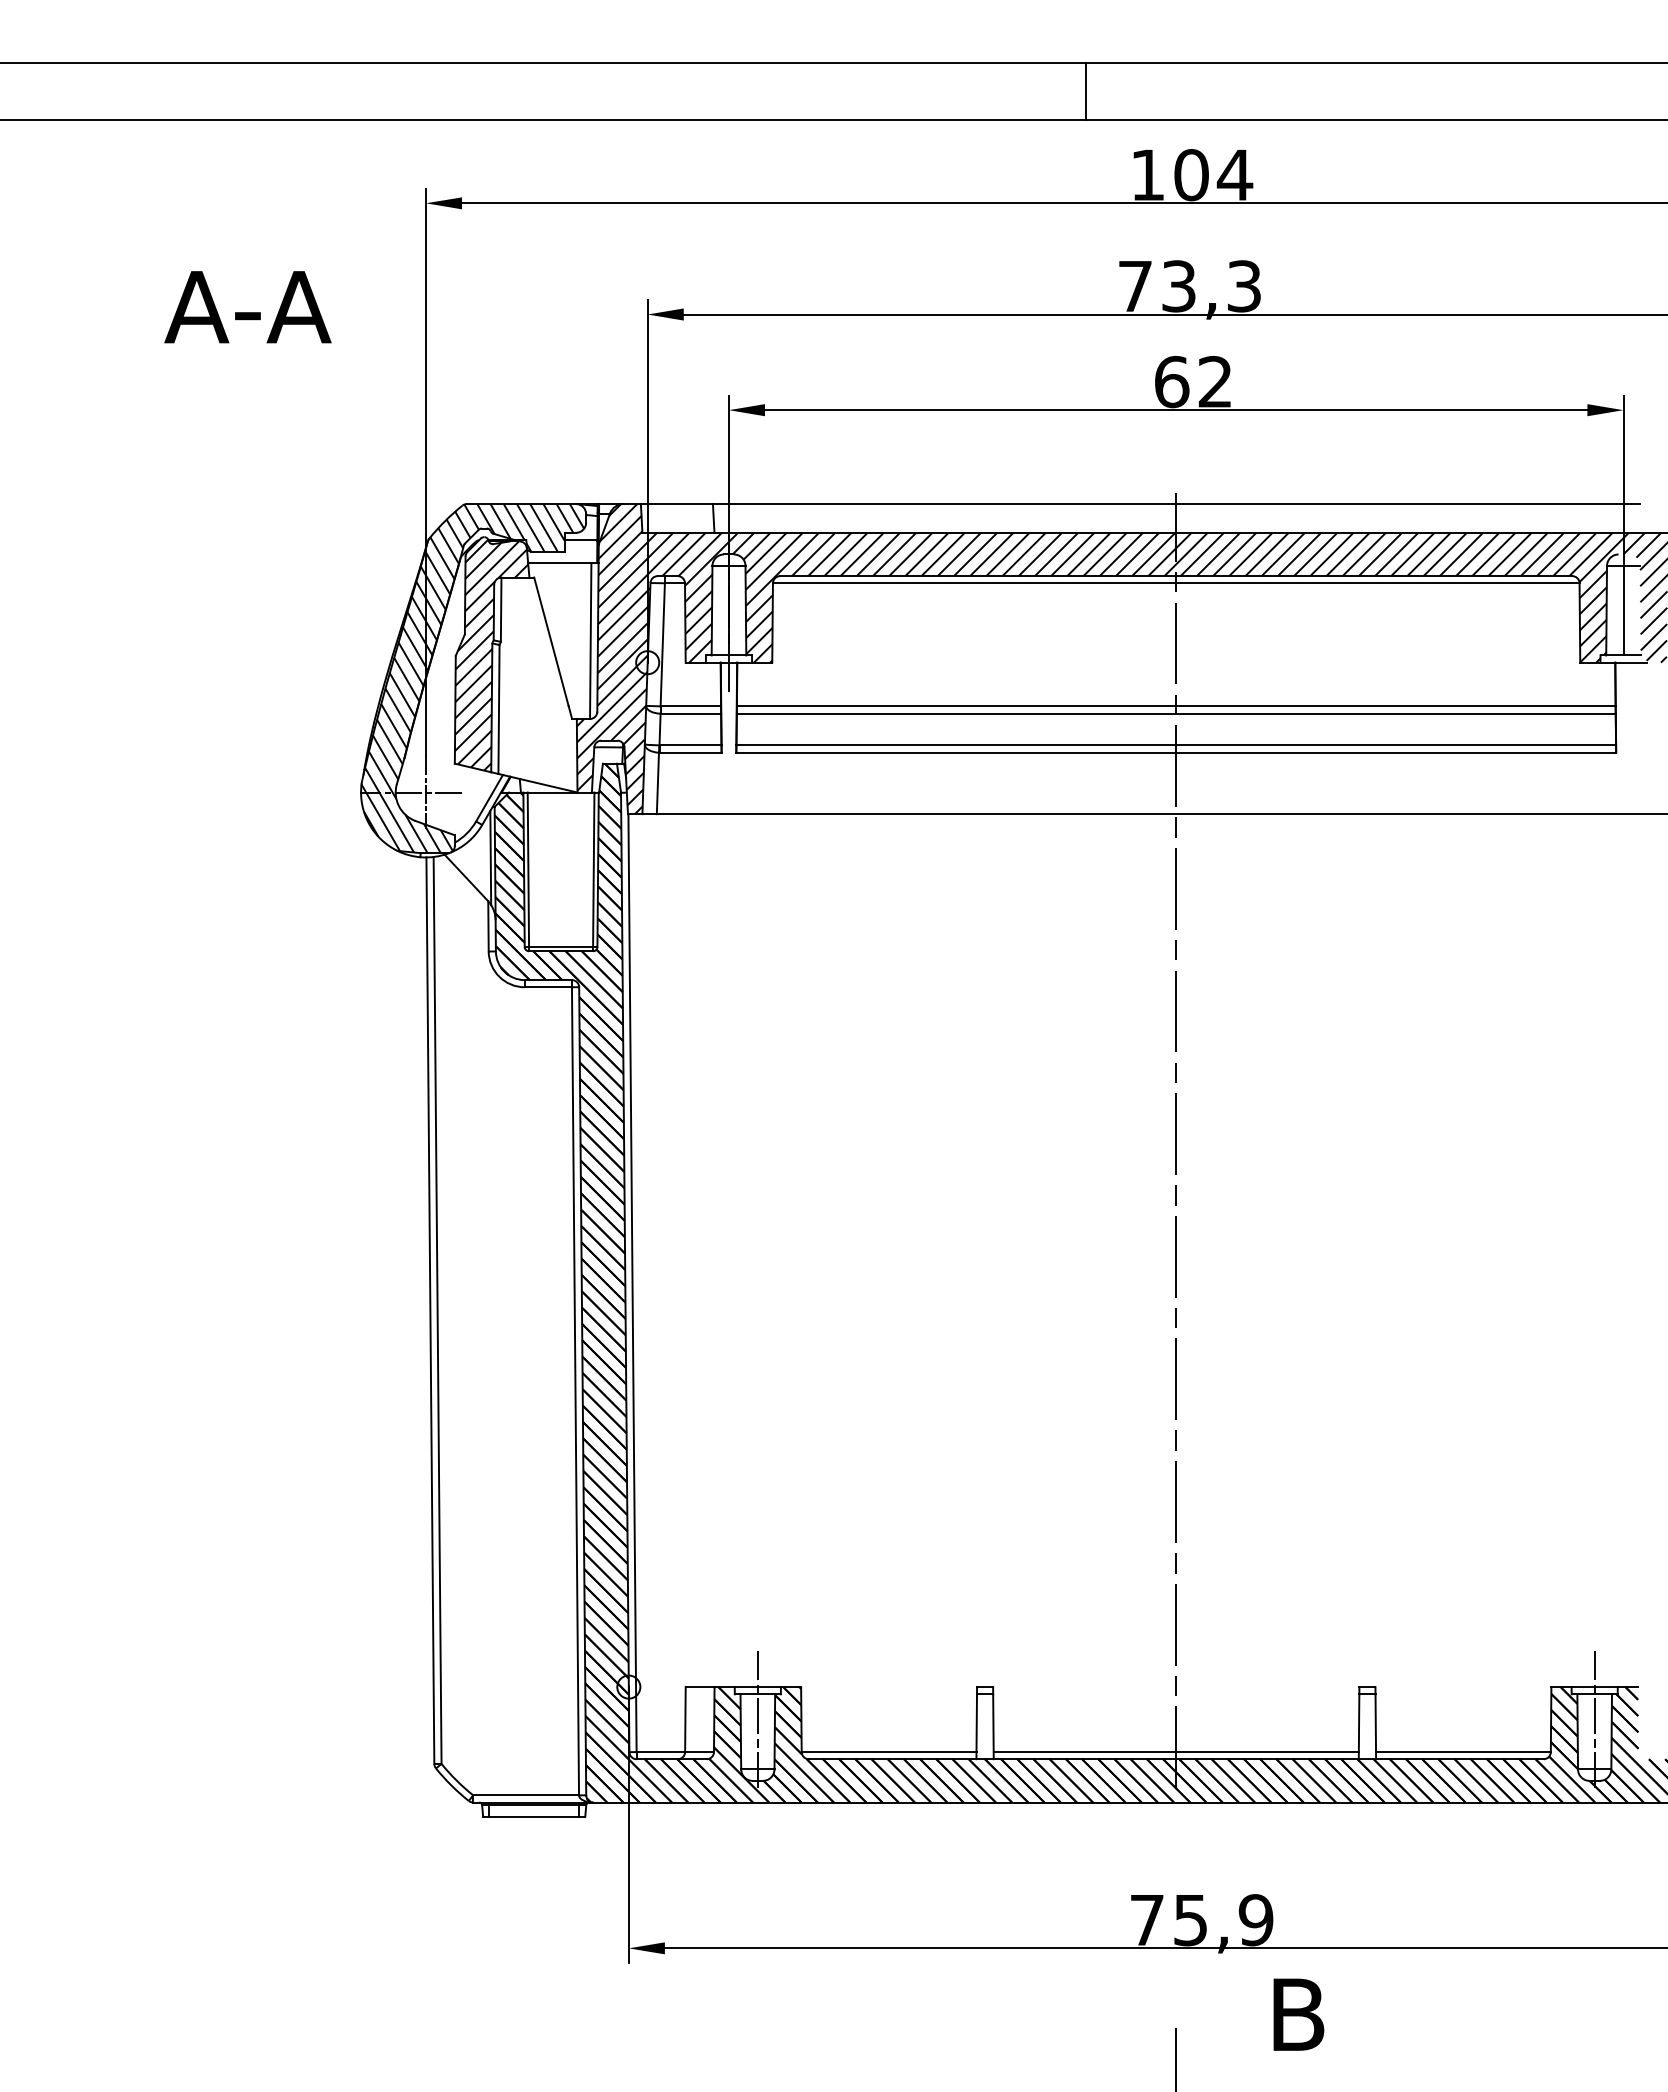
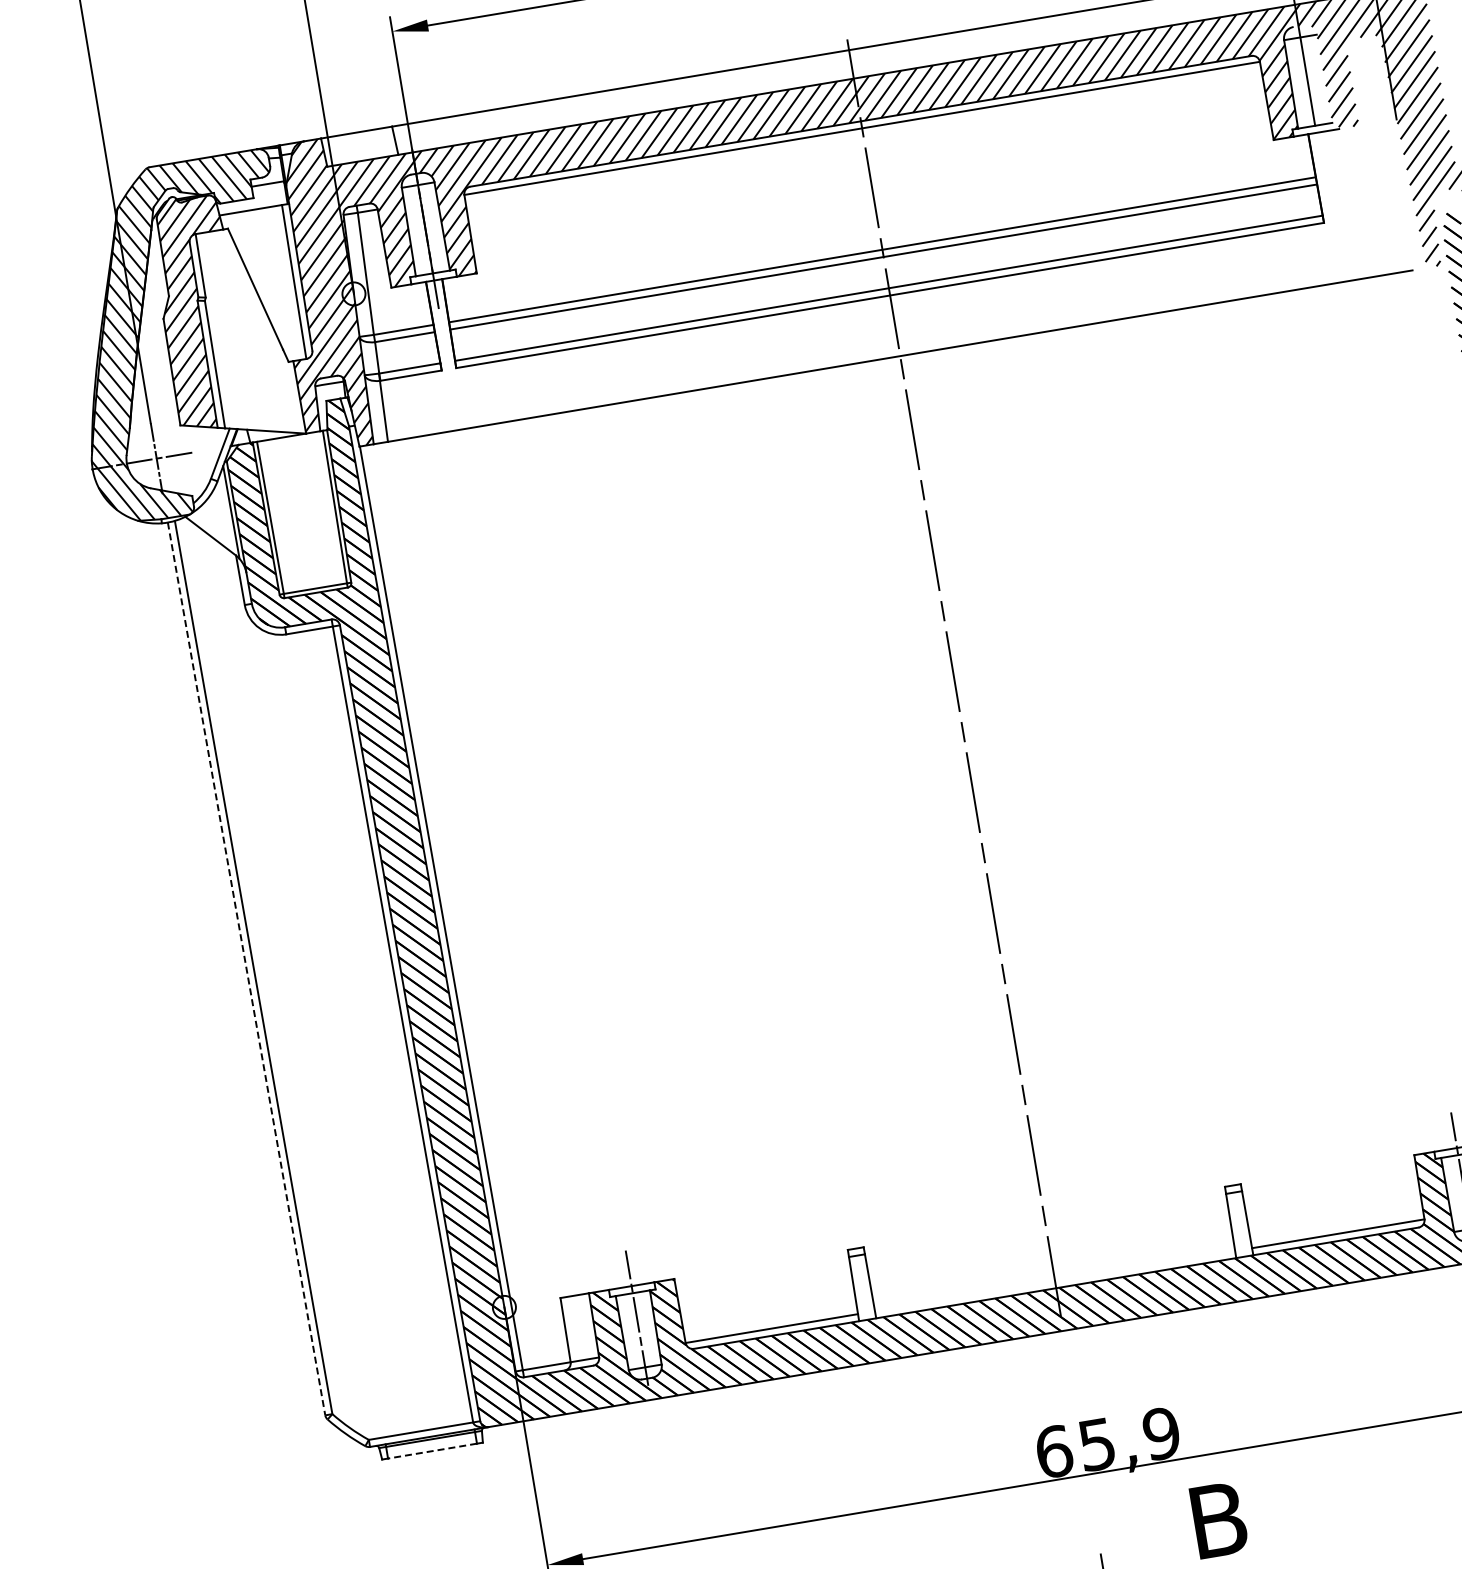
line: (430, 1311) -> (246, 969), solid -> dashed
line: (1175, 1752) -> (1054, 1281), removed
line: (533, 1816) -> (431, 1450), solid -> dashed
text: (1147, 1920) -> (1054, 1452), 75,9 -> 65,9

